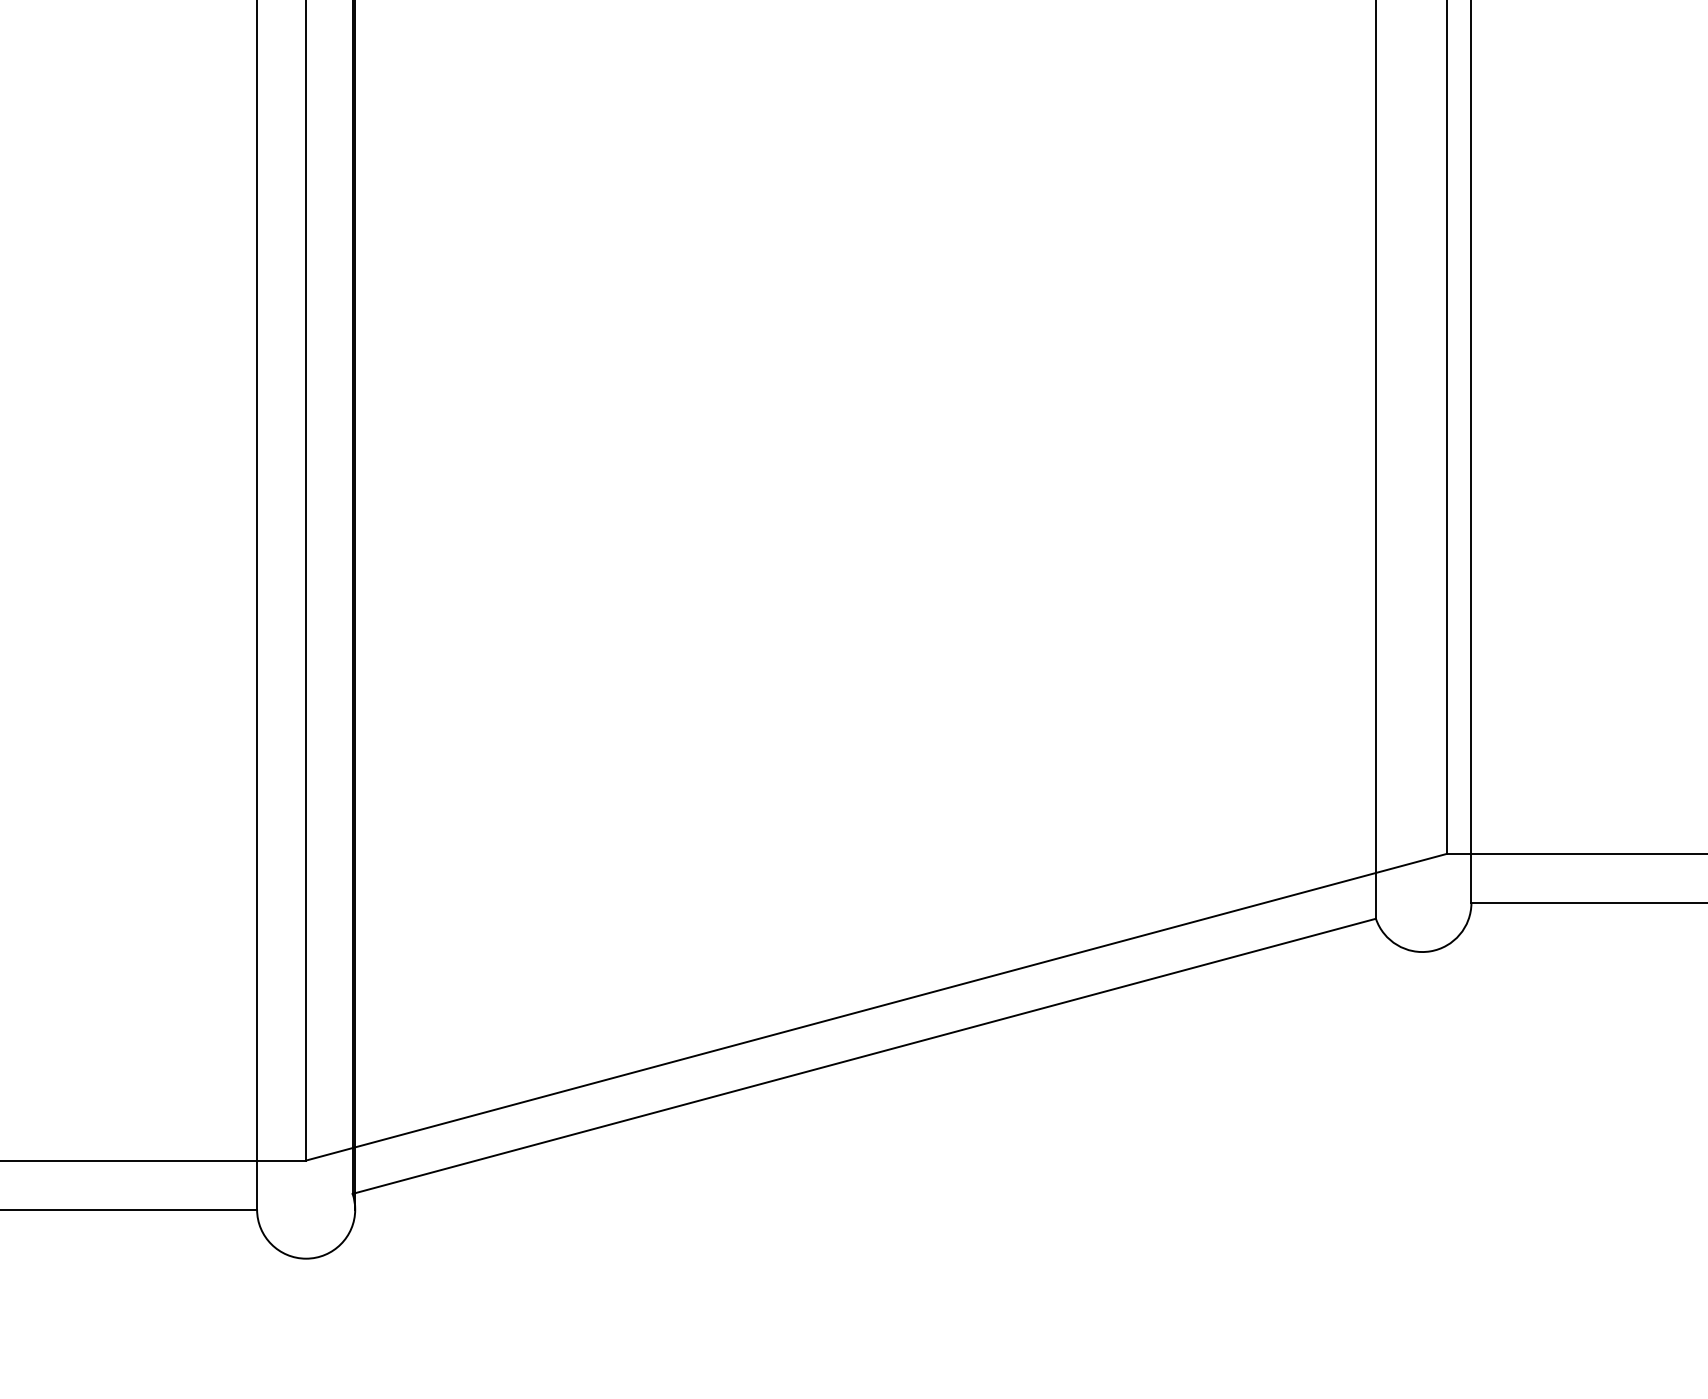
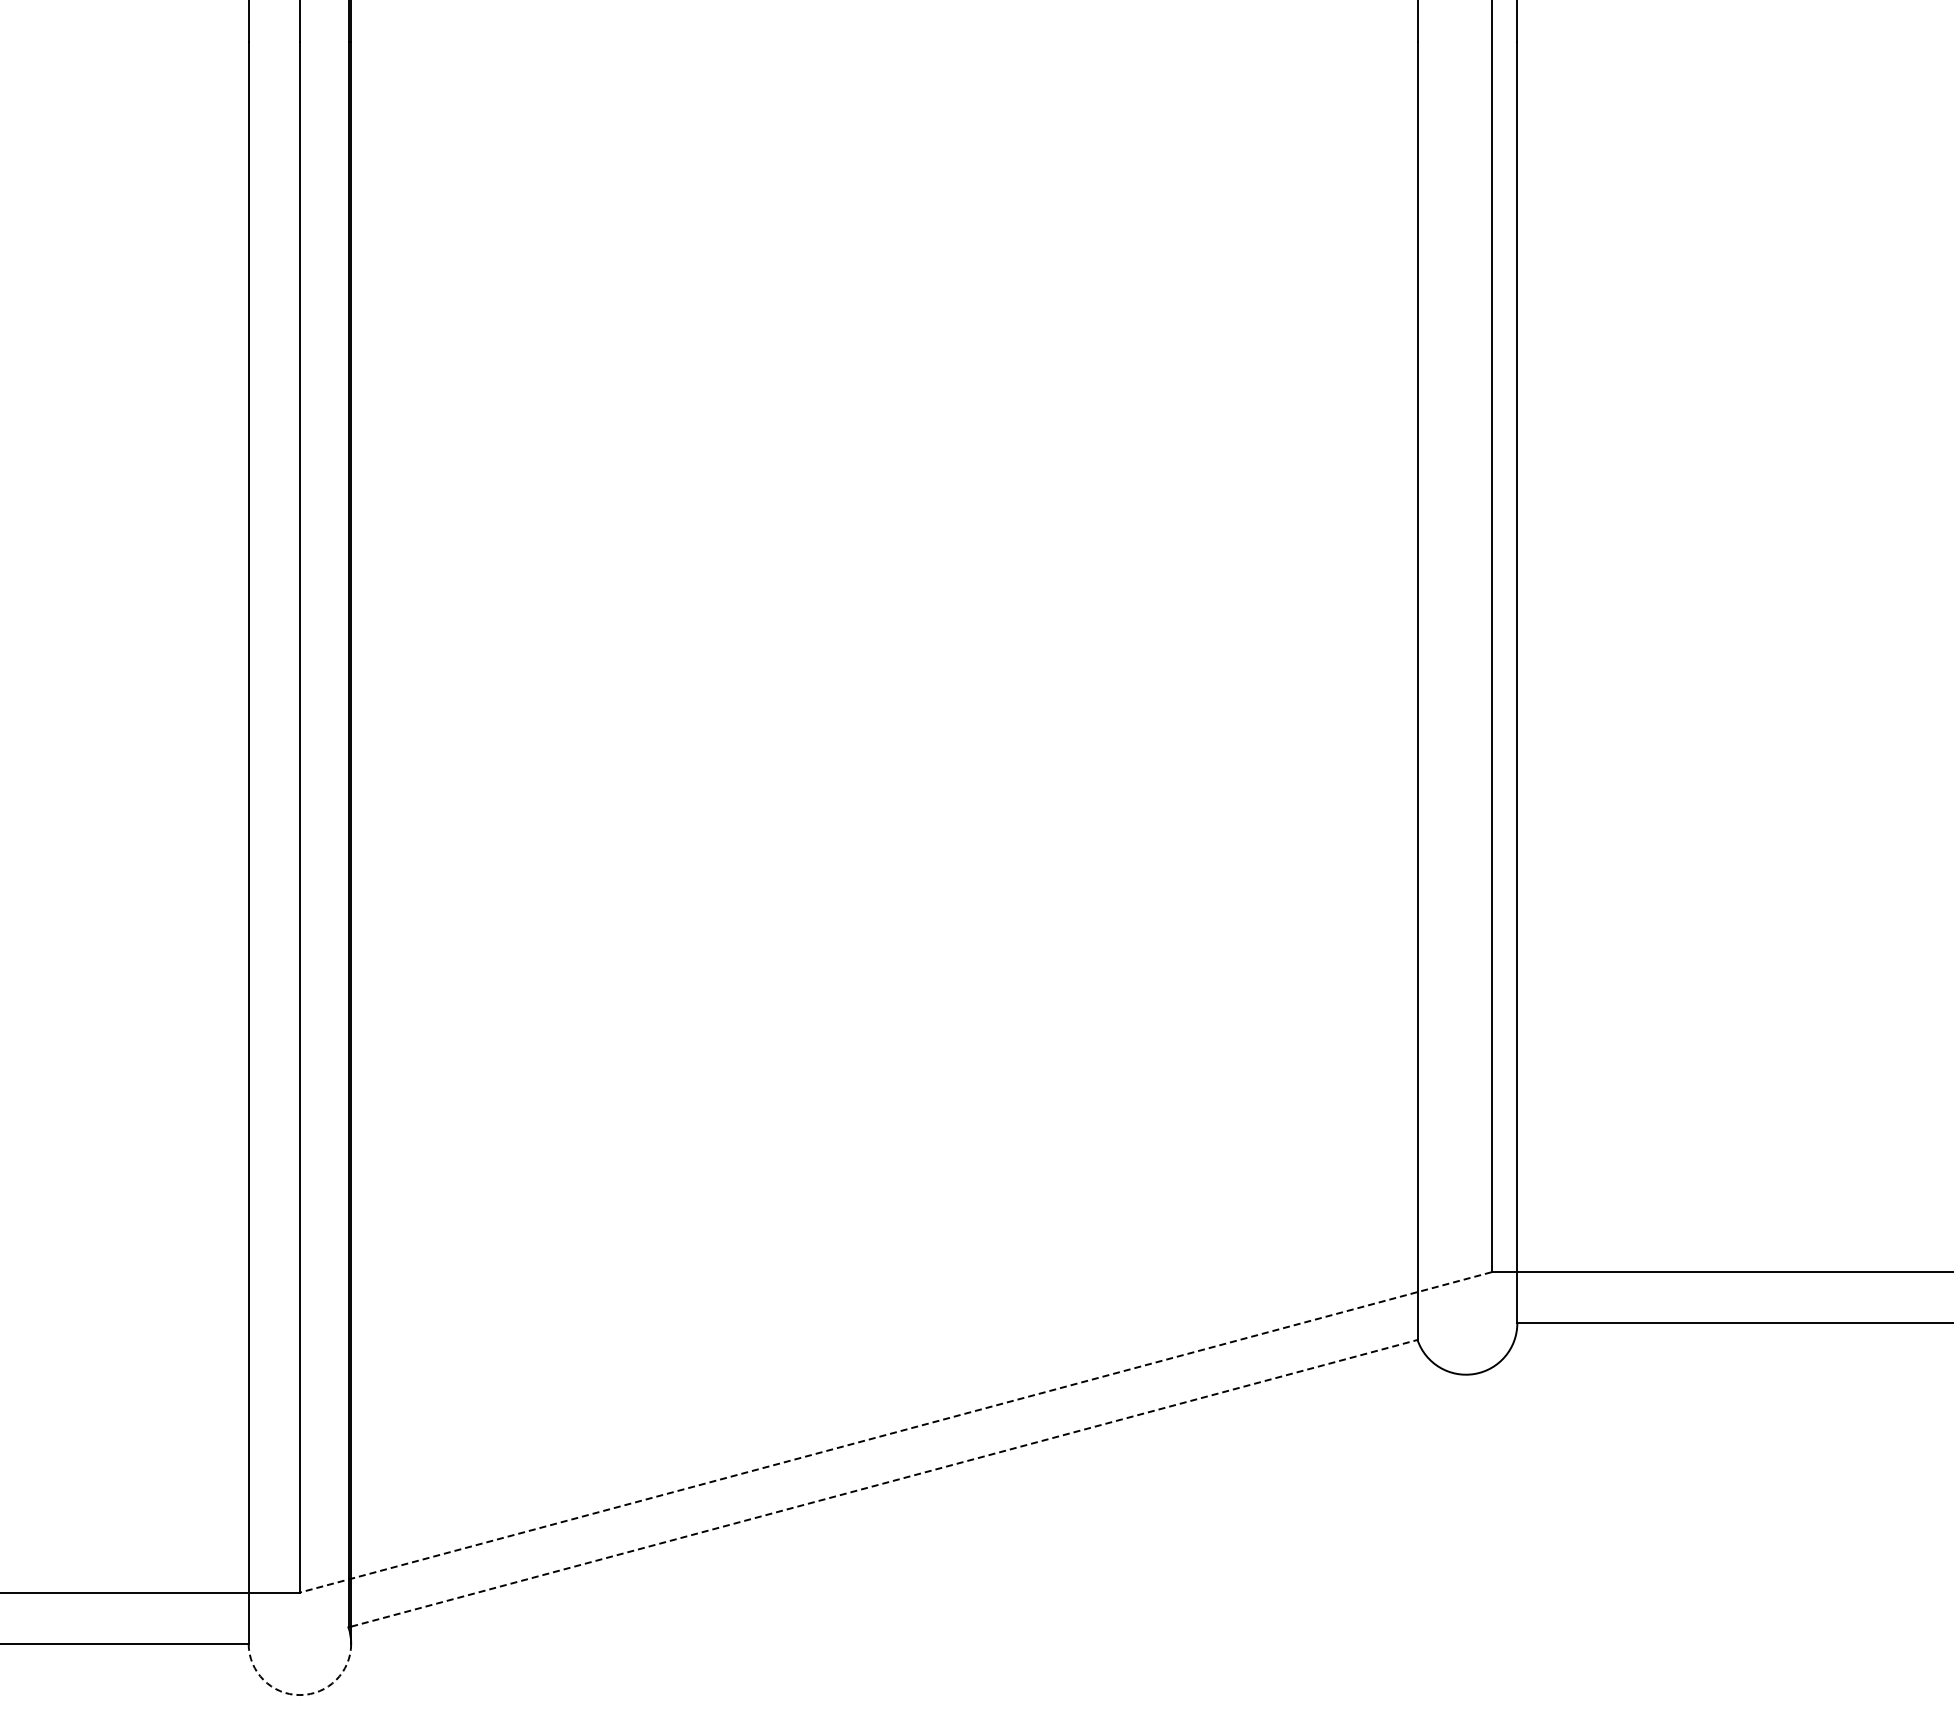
line: (876, 1007) -> (895, 1432), solid -> dashed
line: (865, 1056) -> (884, 1483), solid -> dashed
arc: (305, 1259) -> (299, 1695), solid -> dashed

